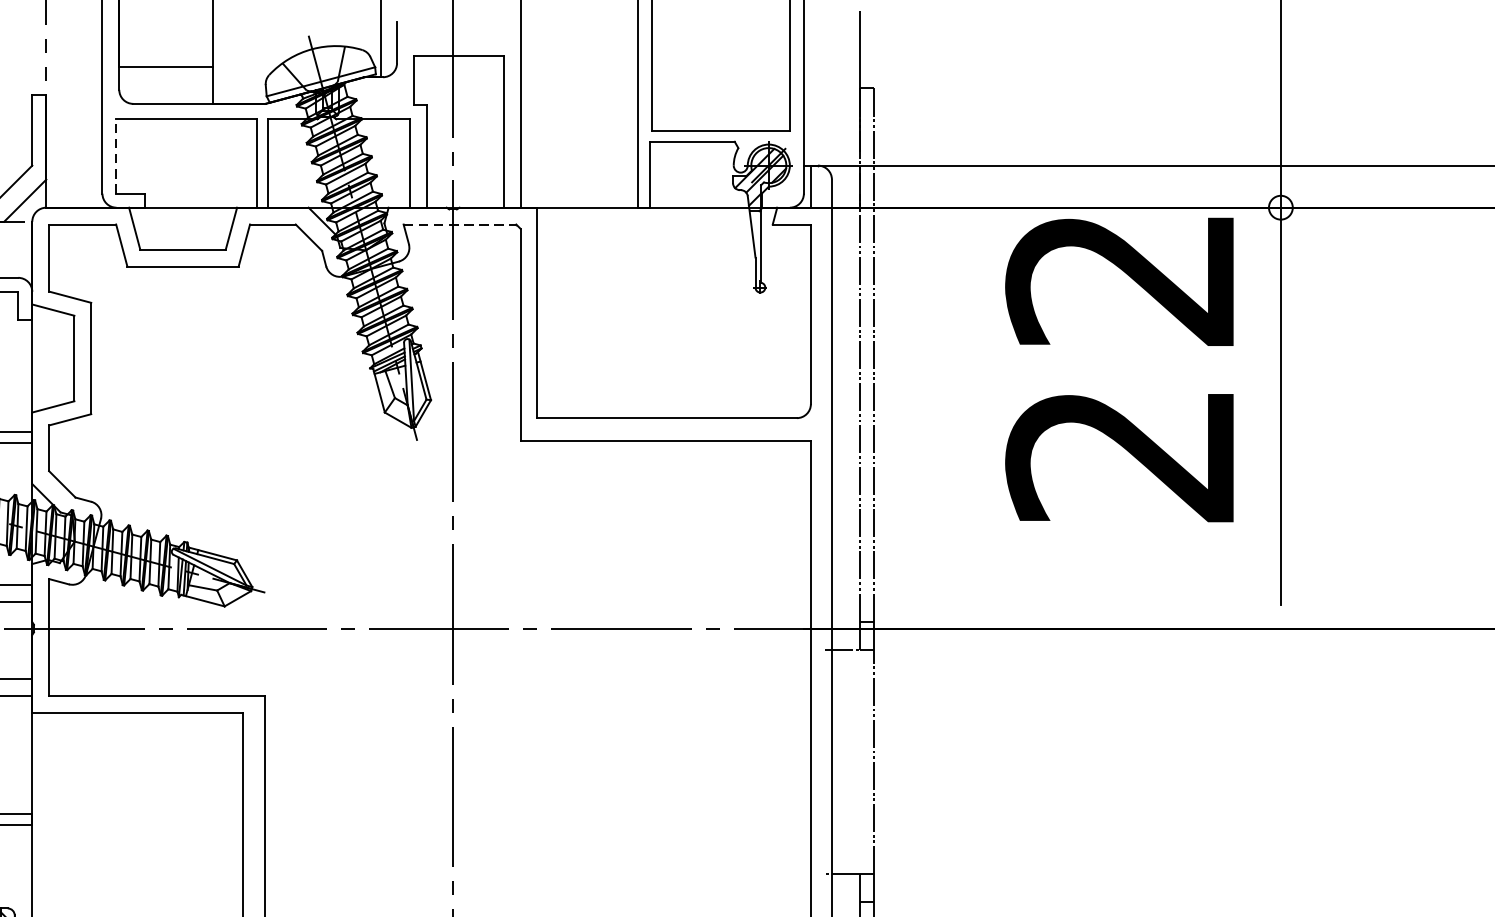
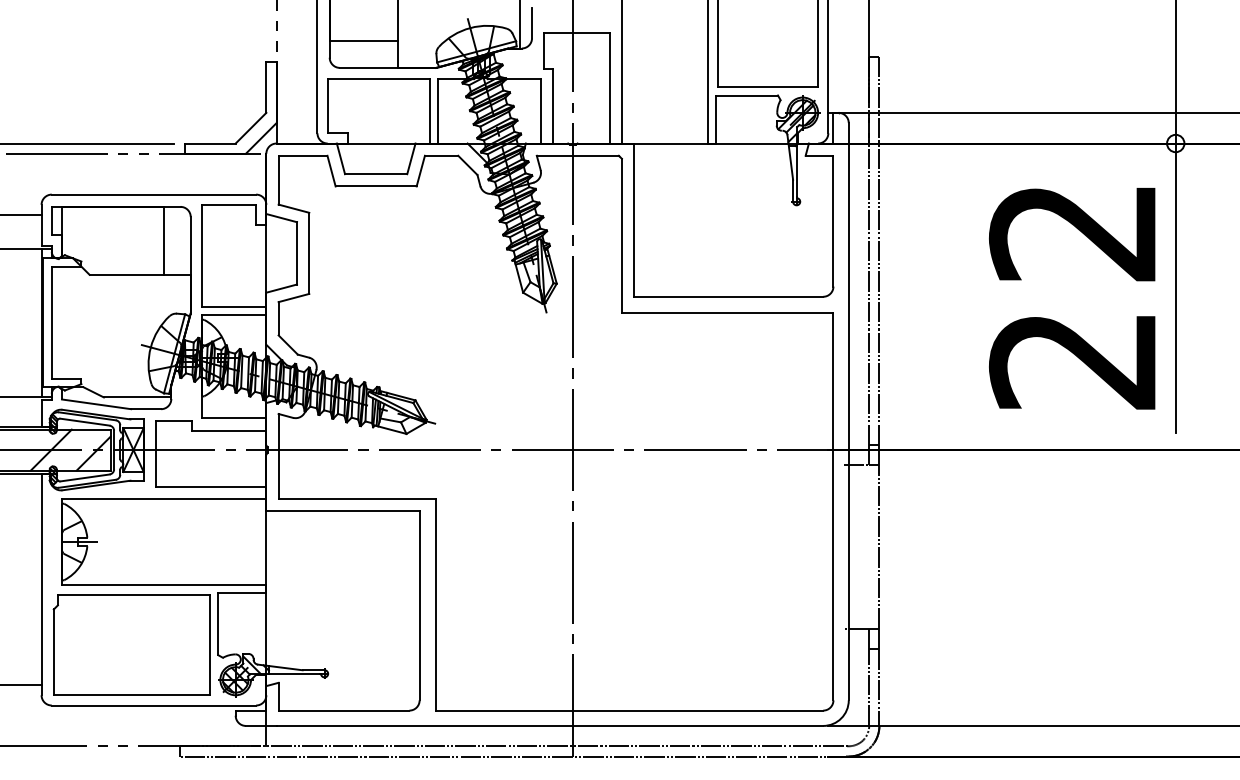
line: (116, 155) -> (327, 105), dashed -> solid
line: (460, 224) -> (578, 155), dashed -> solid
text: (1119, 369) -> (1072, 298), moved

